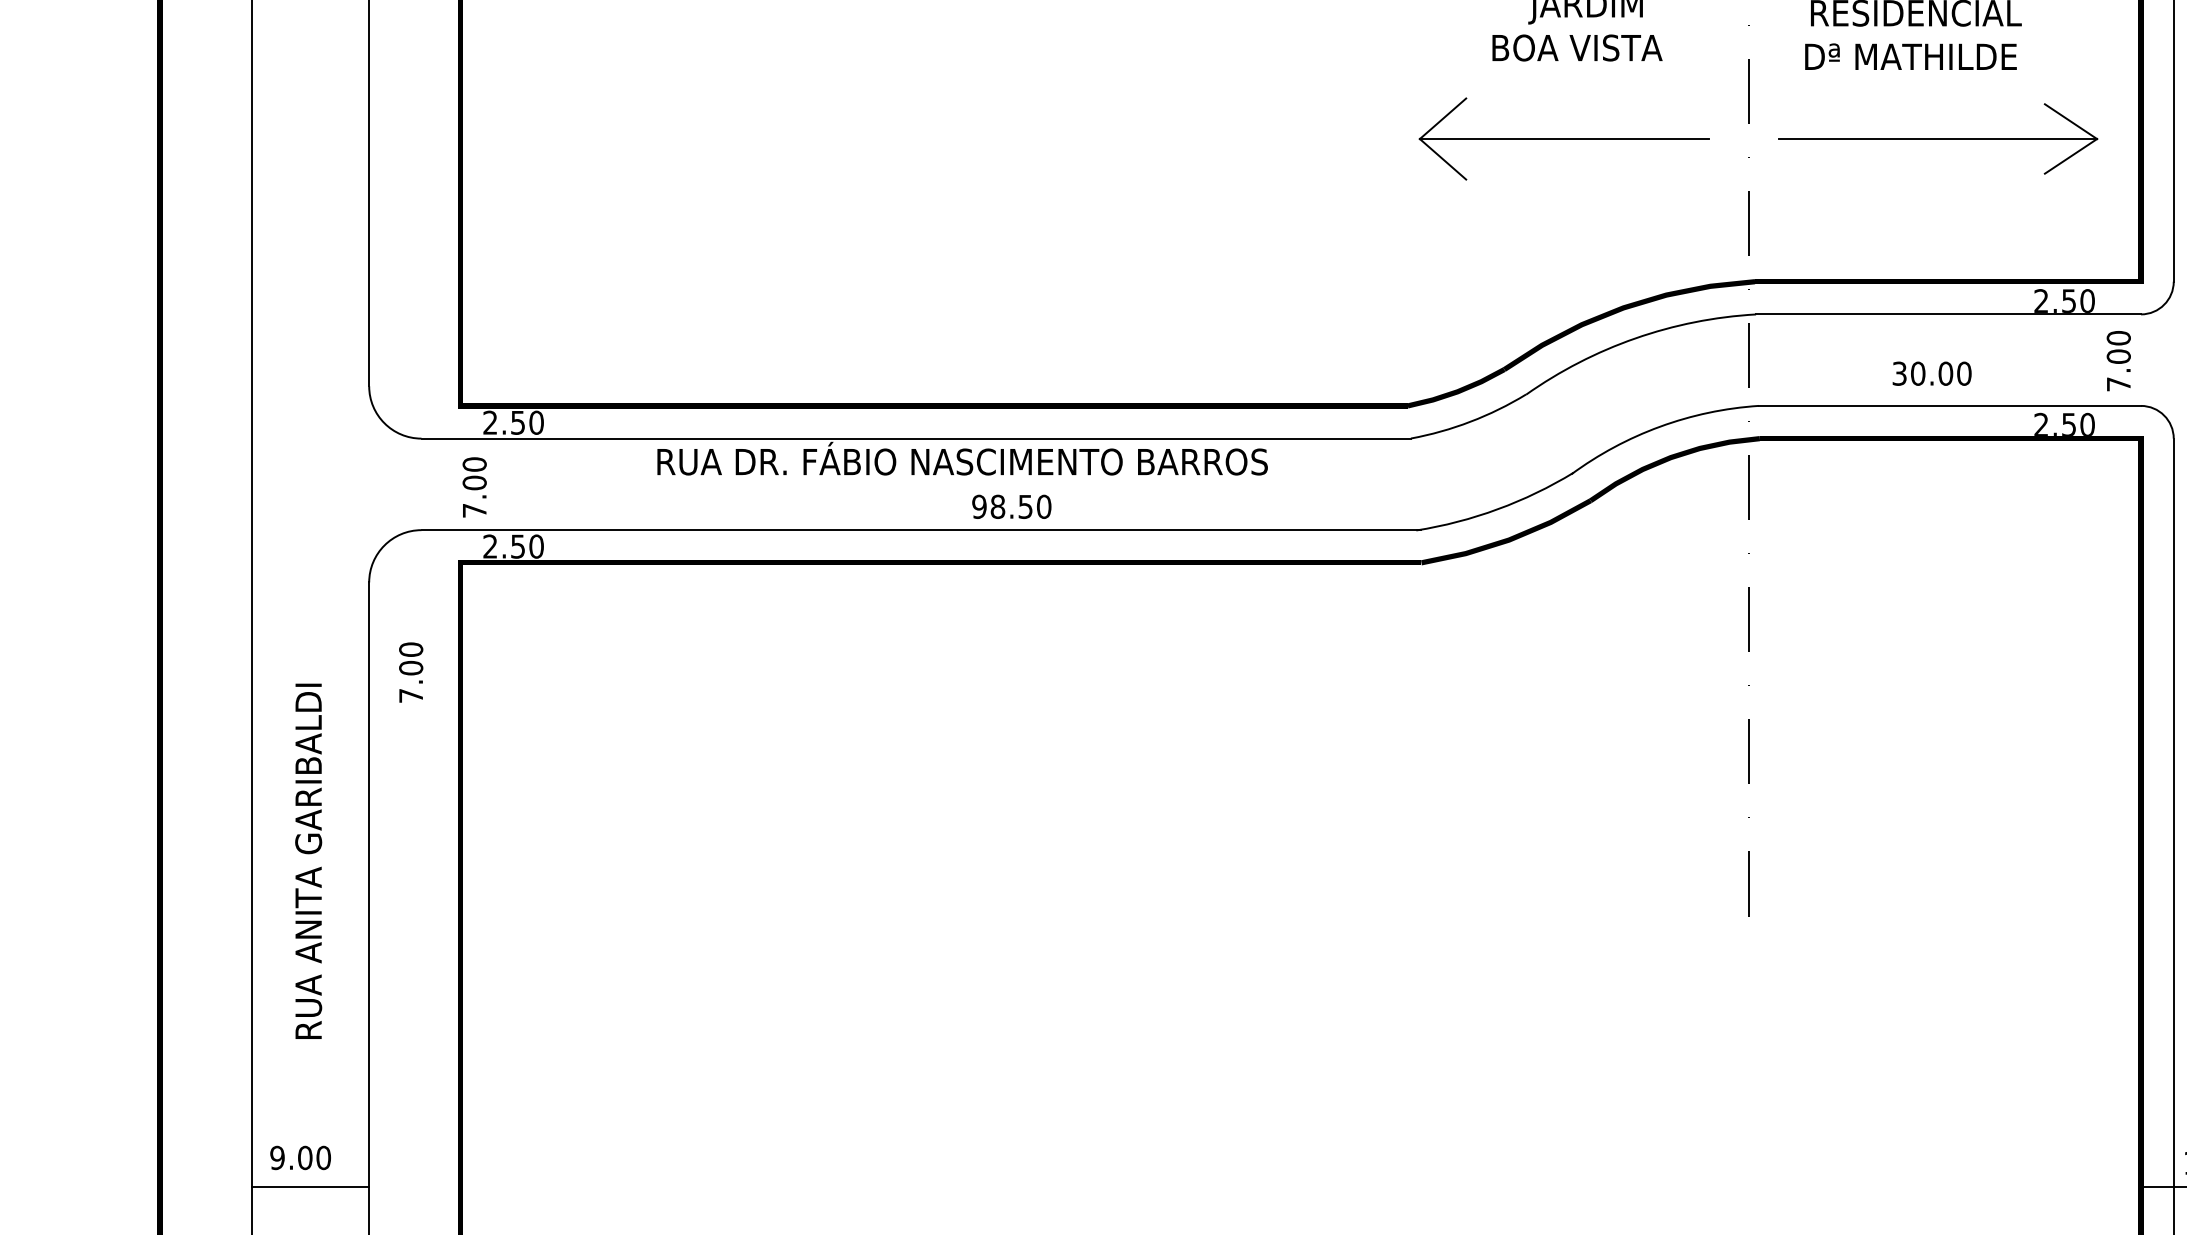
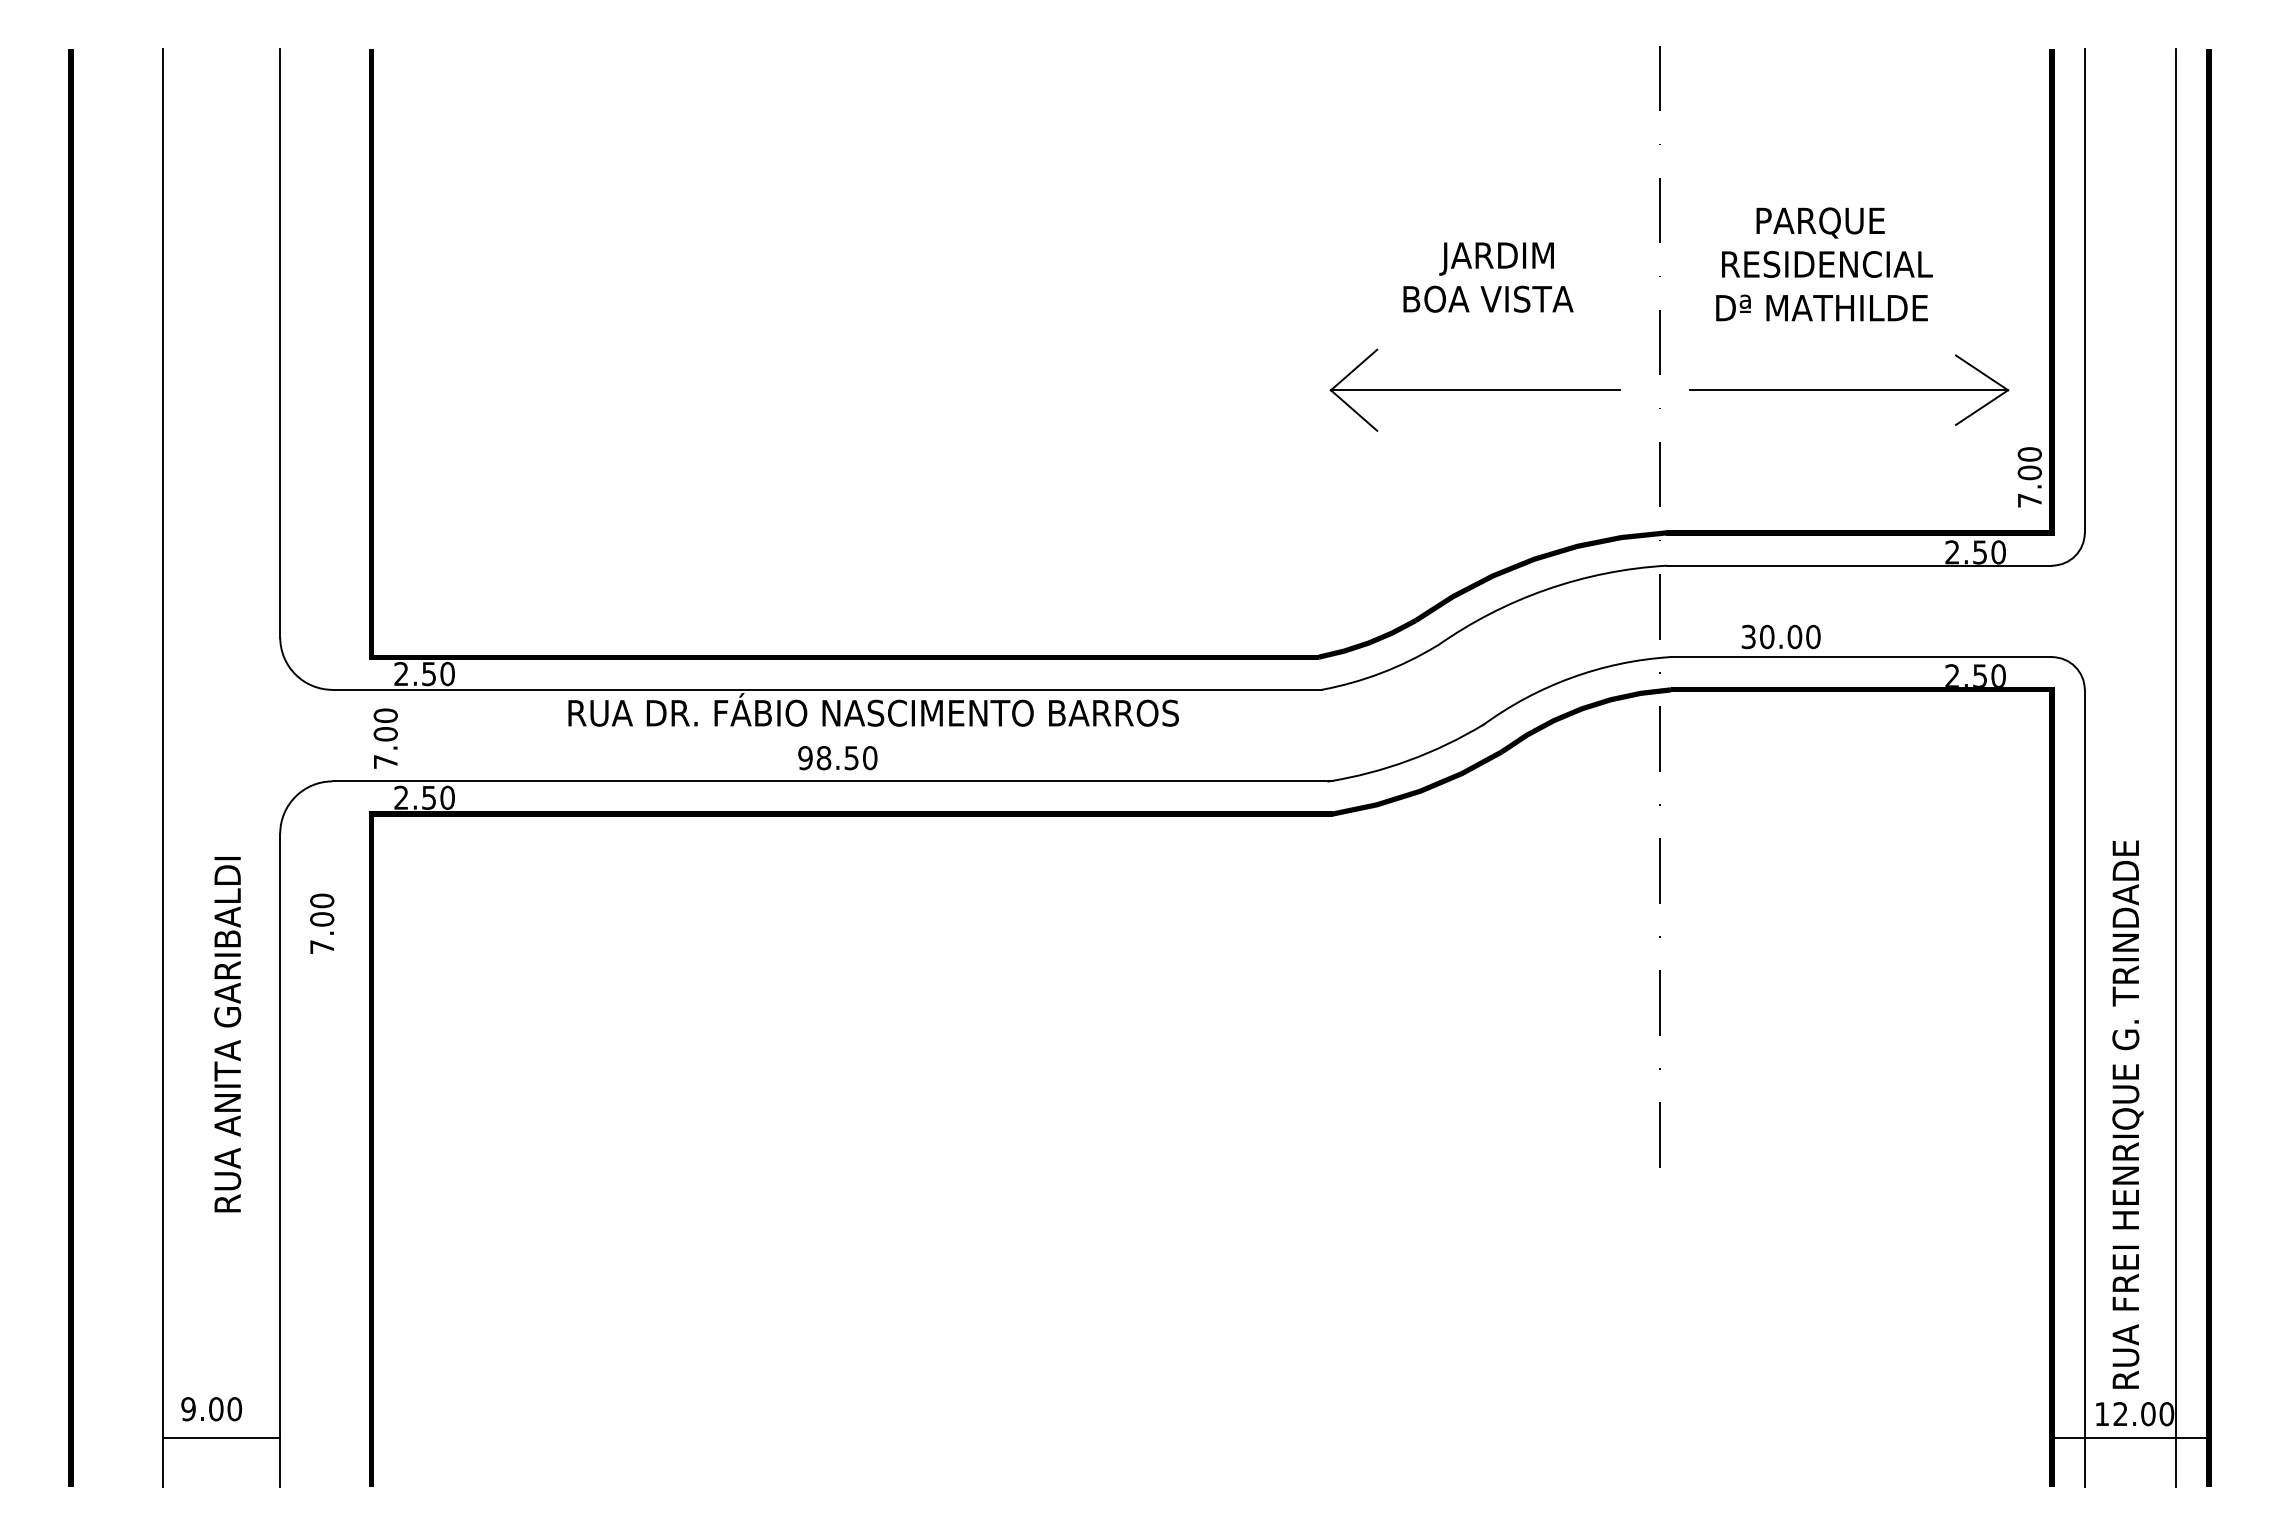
text: (2118, 361) -> (2029, 477), moved
text: (1931, 373) -> (1780, 636), moved
text: (1011, 507) -> (837, 758), moved
text: (308, 861) -> (227, 1034), moved

